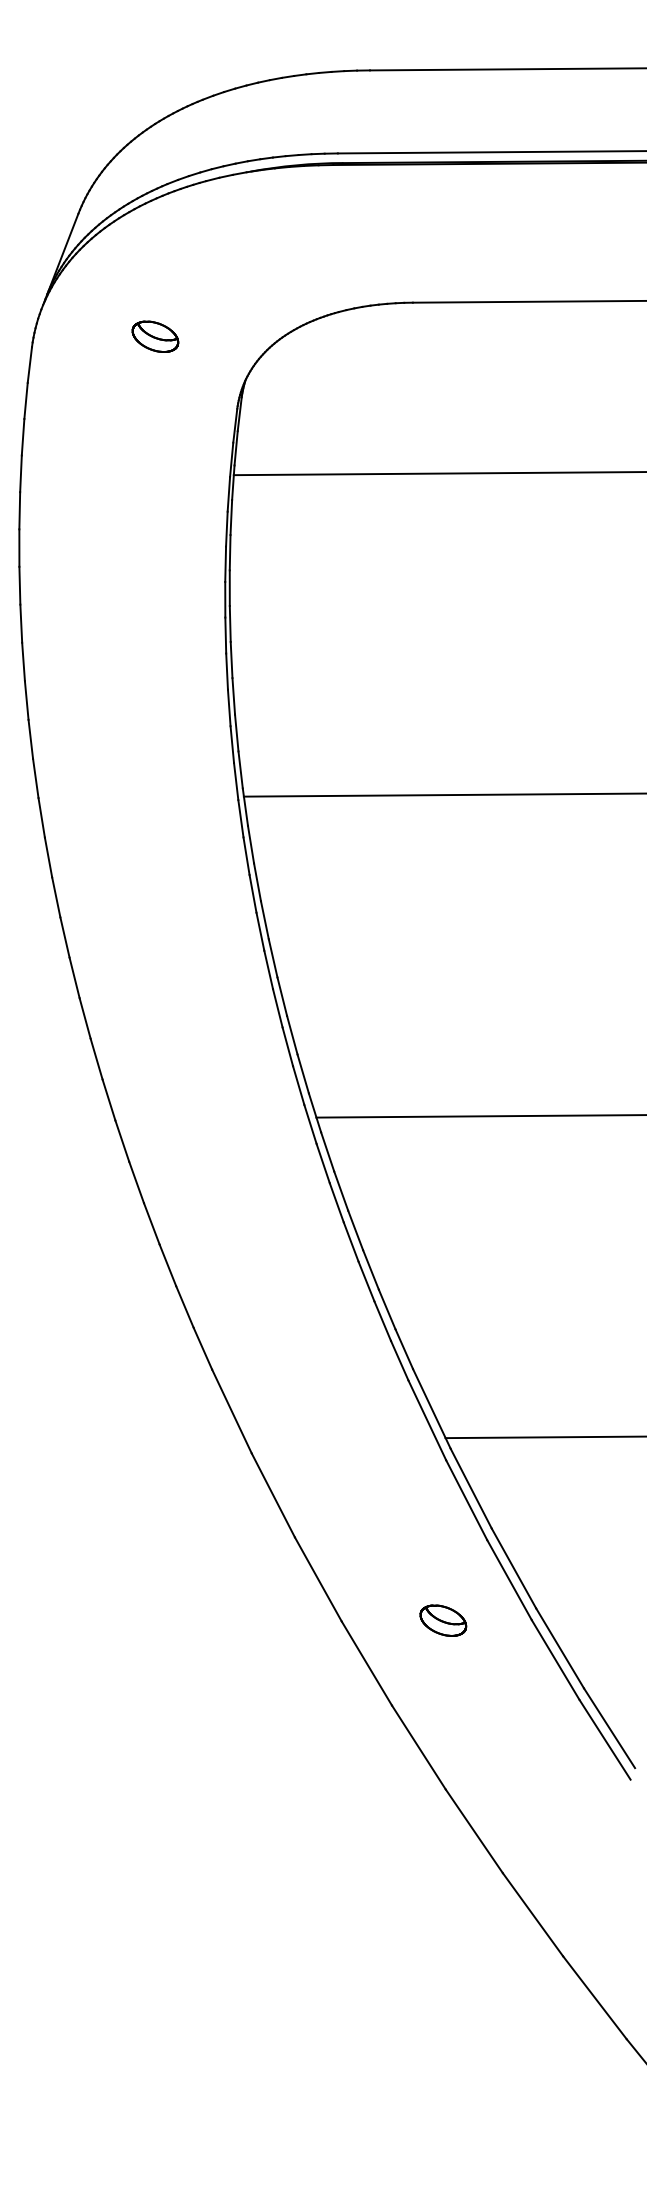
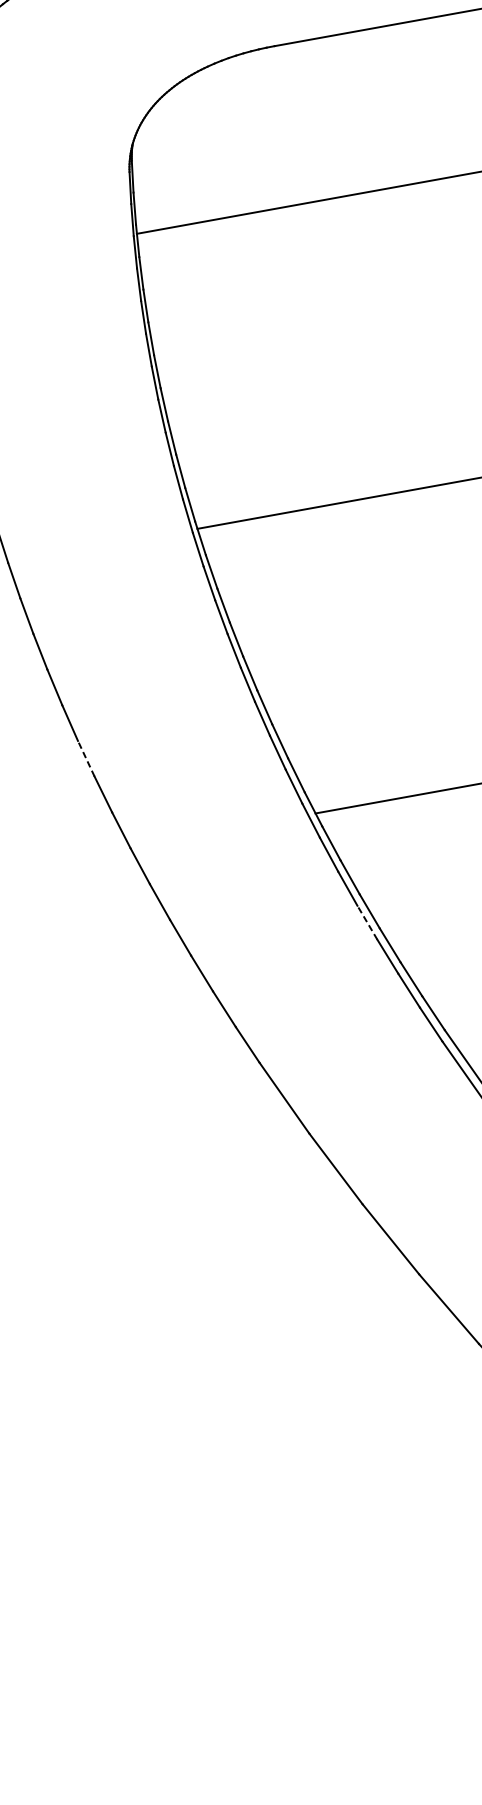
part: (155, 336) -> (42, 118), removed
line: (85, 1017) -> (86, 757), solid -> dashed
line: (351, 1241) -> (367, 922), solid -> dashed

